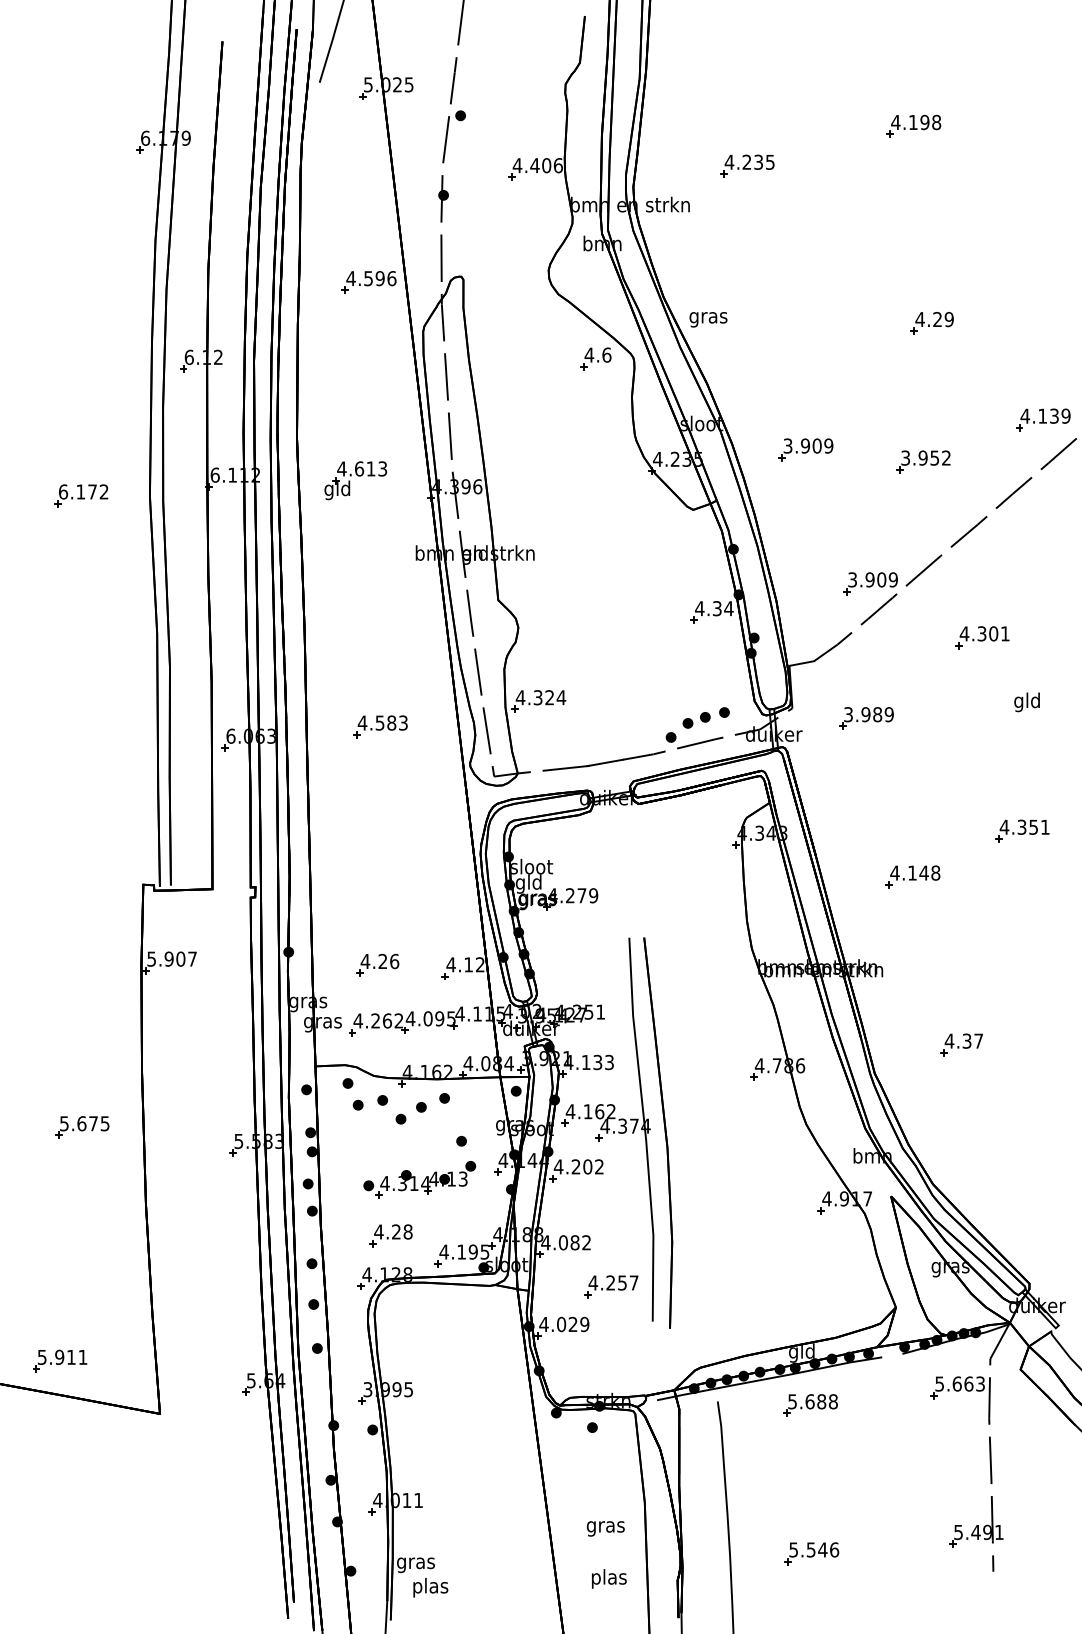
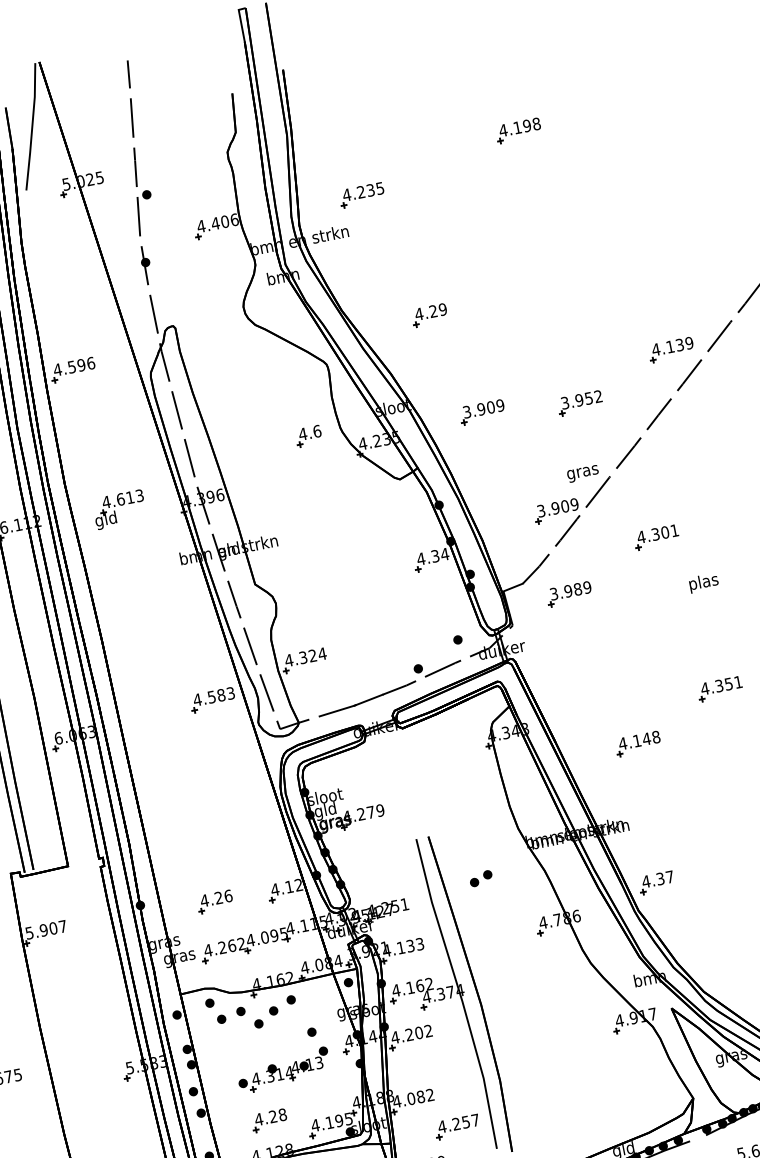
part: (747, 165) -> (362, 194), moved
part: (368, 282) -> (72, 370), moved
text: (708, 319) -> (583, 473), moved
part: (931, 323) -> (429, 315), moved
part: (595, 358) -> (308, 435), moved
text: (1027, 702) -> (703, 583), gld -> plas
part: (866, 718) -> (569, 594), moved
part: (696, 720) -> (481, 878), moved
part: (380, 726) -> (212, 699), moved
part: (961, 1044) -> (656, 882), moved

